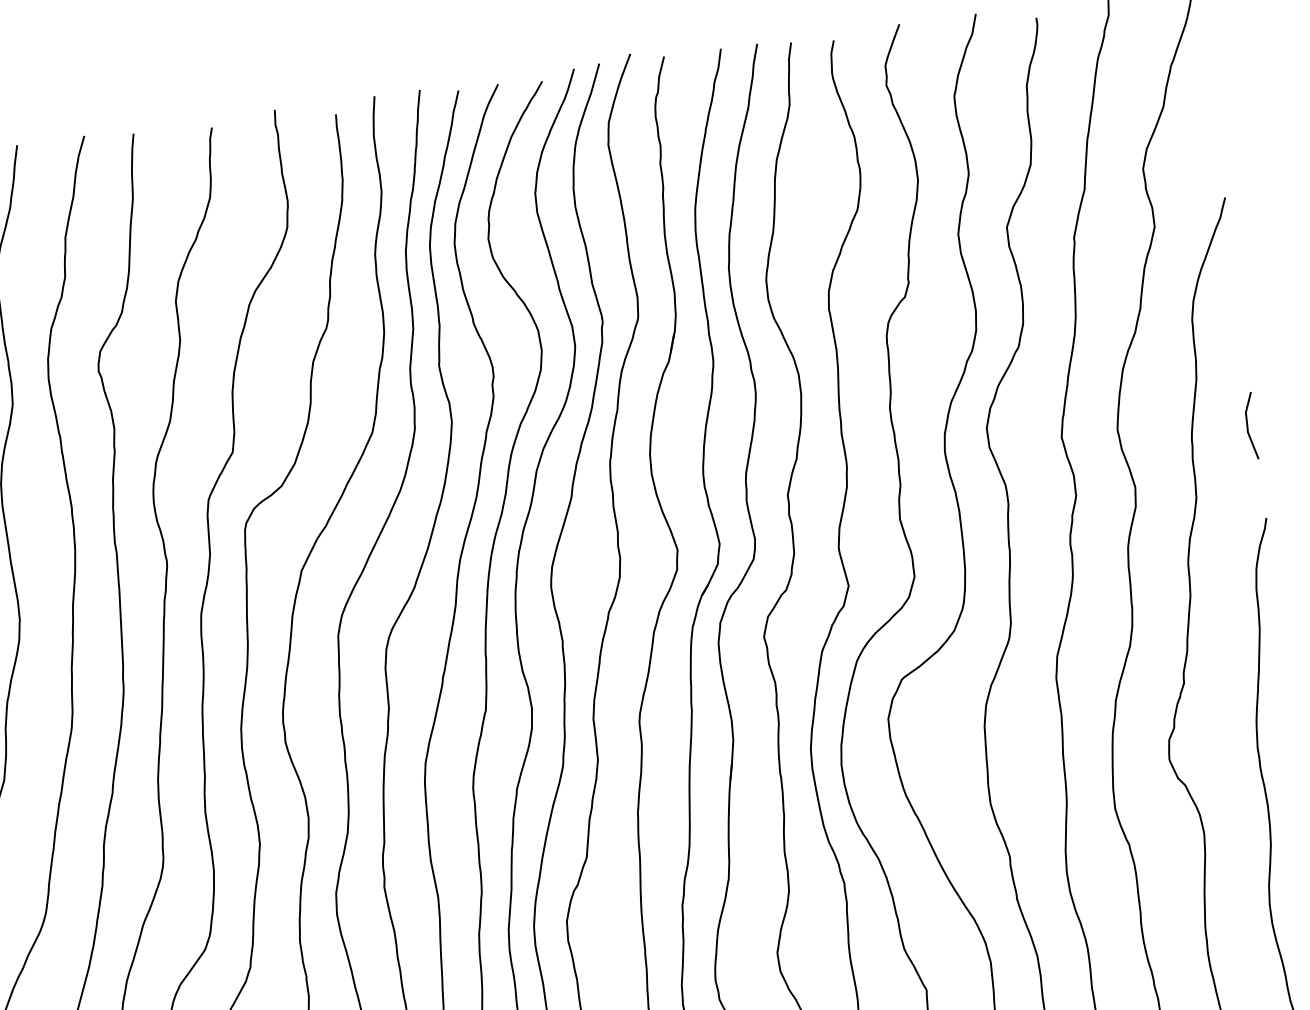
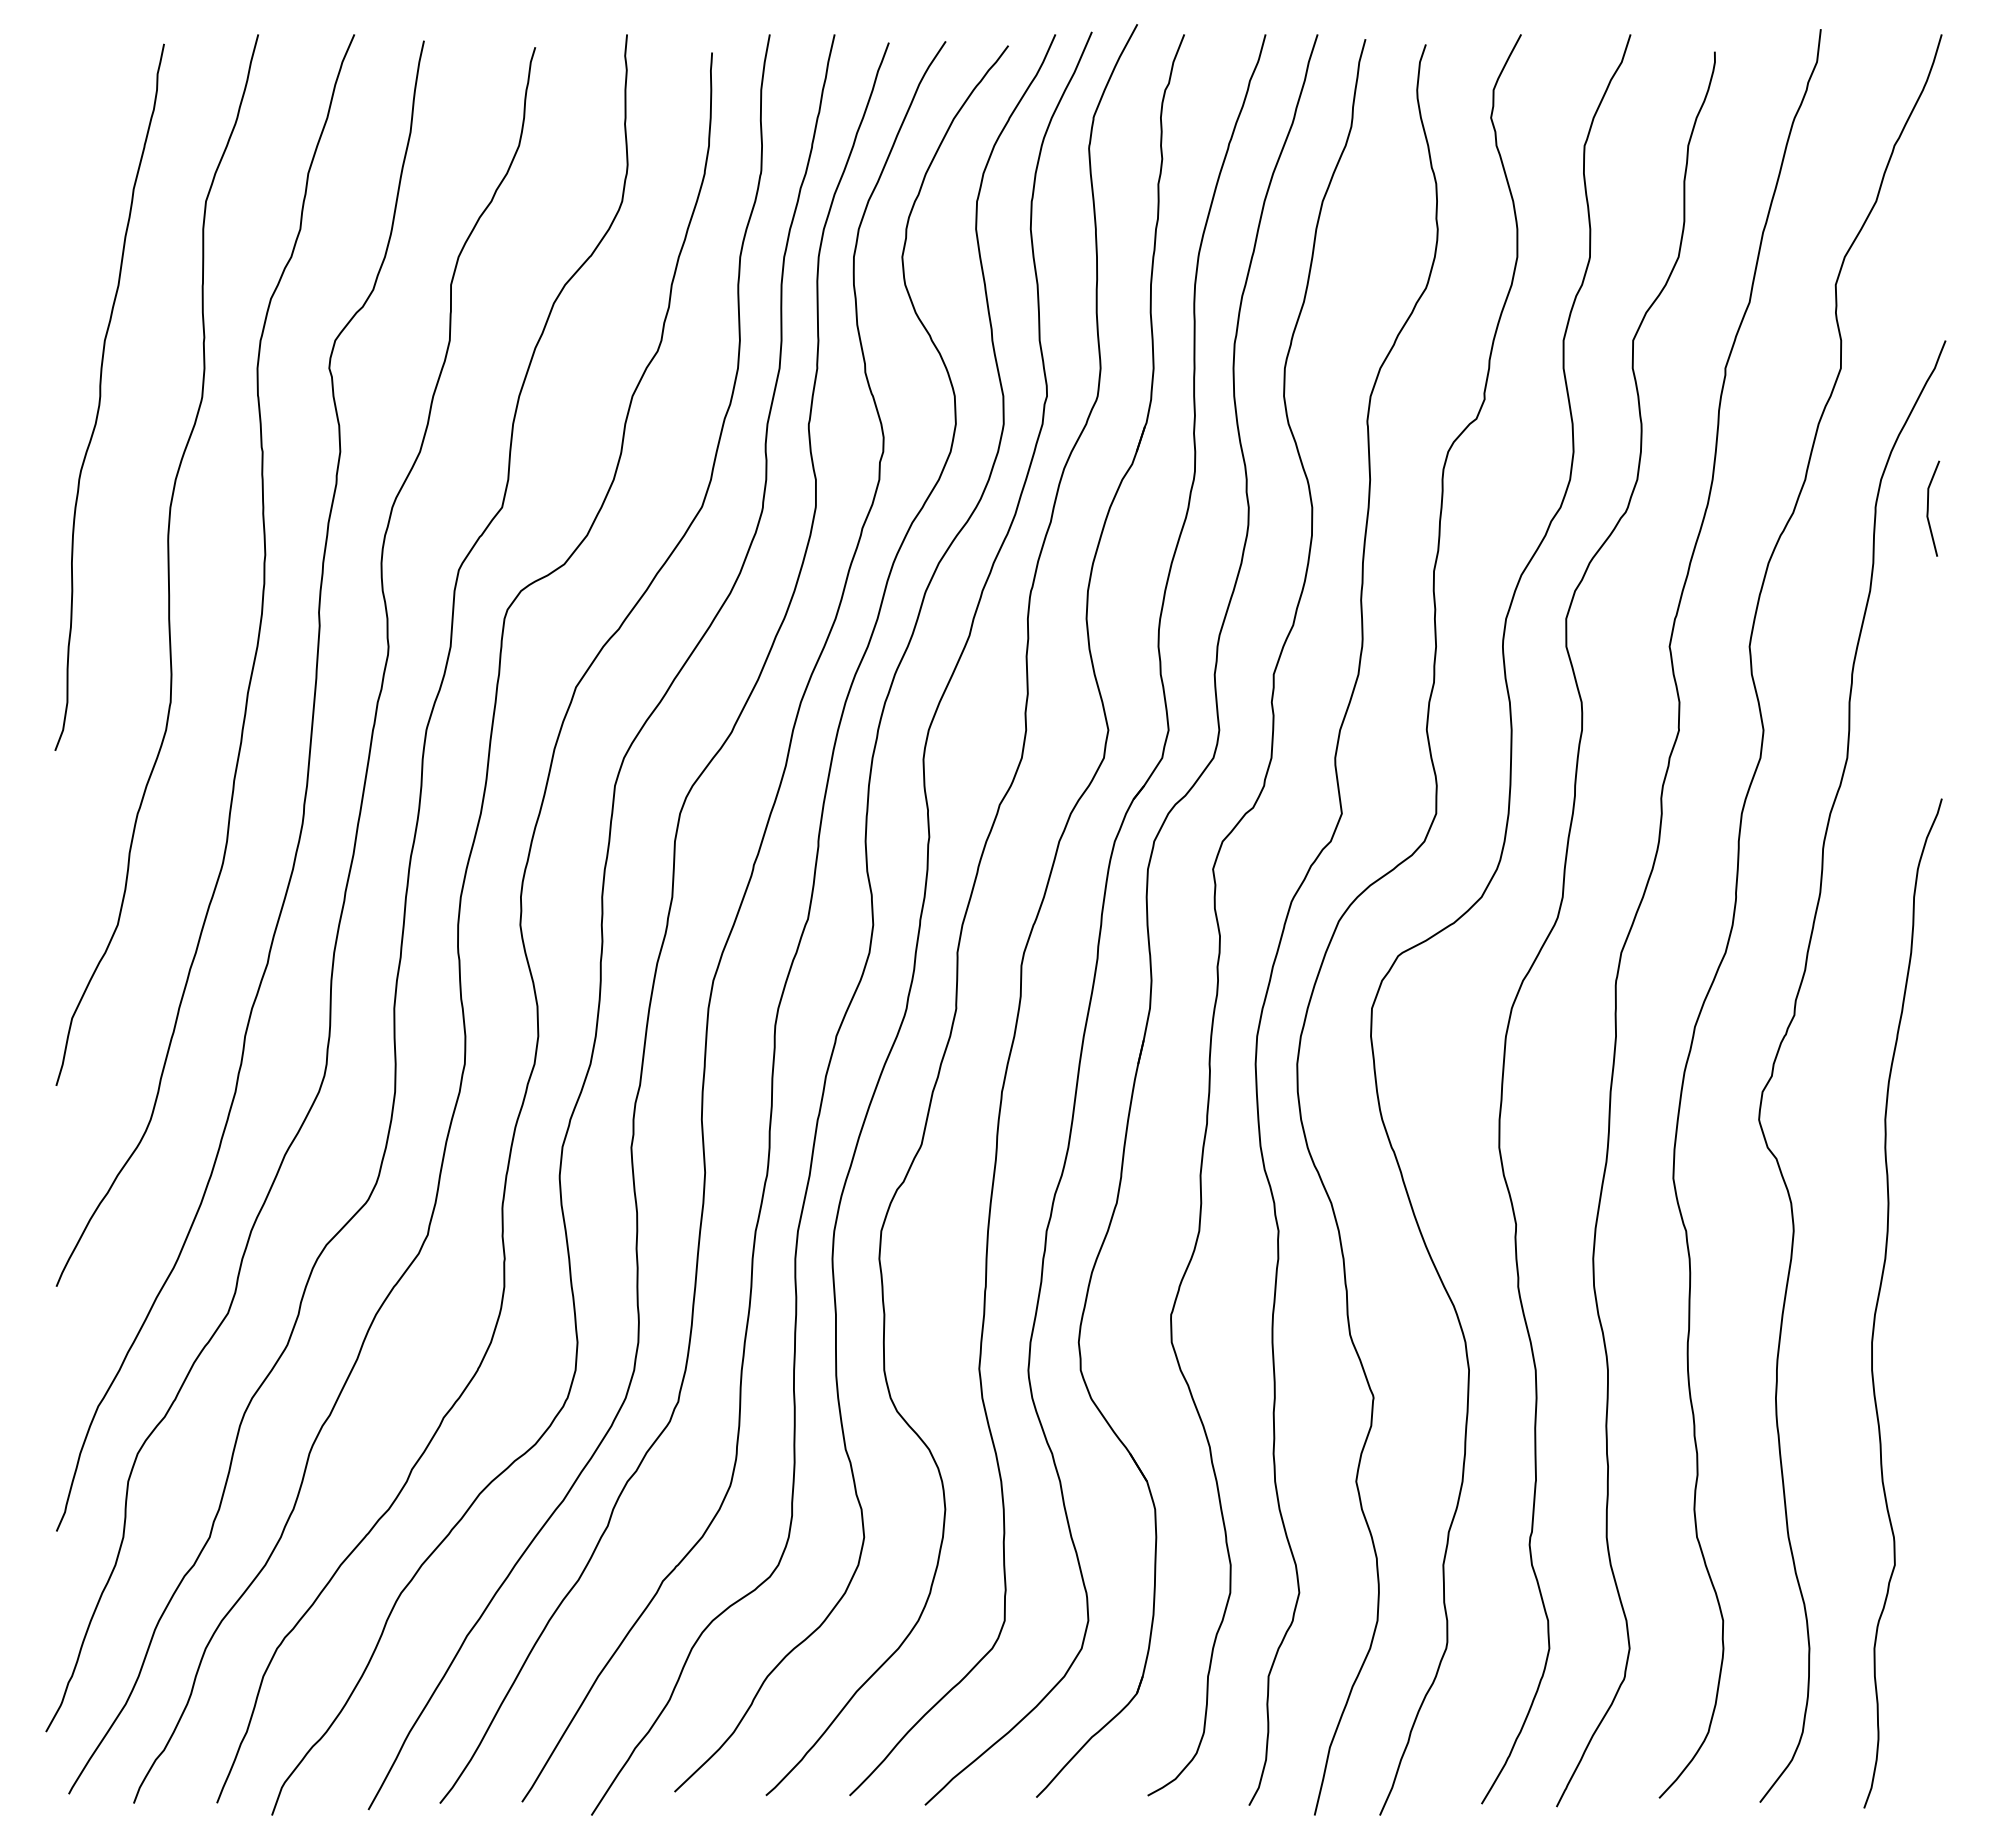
line: (1247, 426) -> (1928, 508), moved

